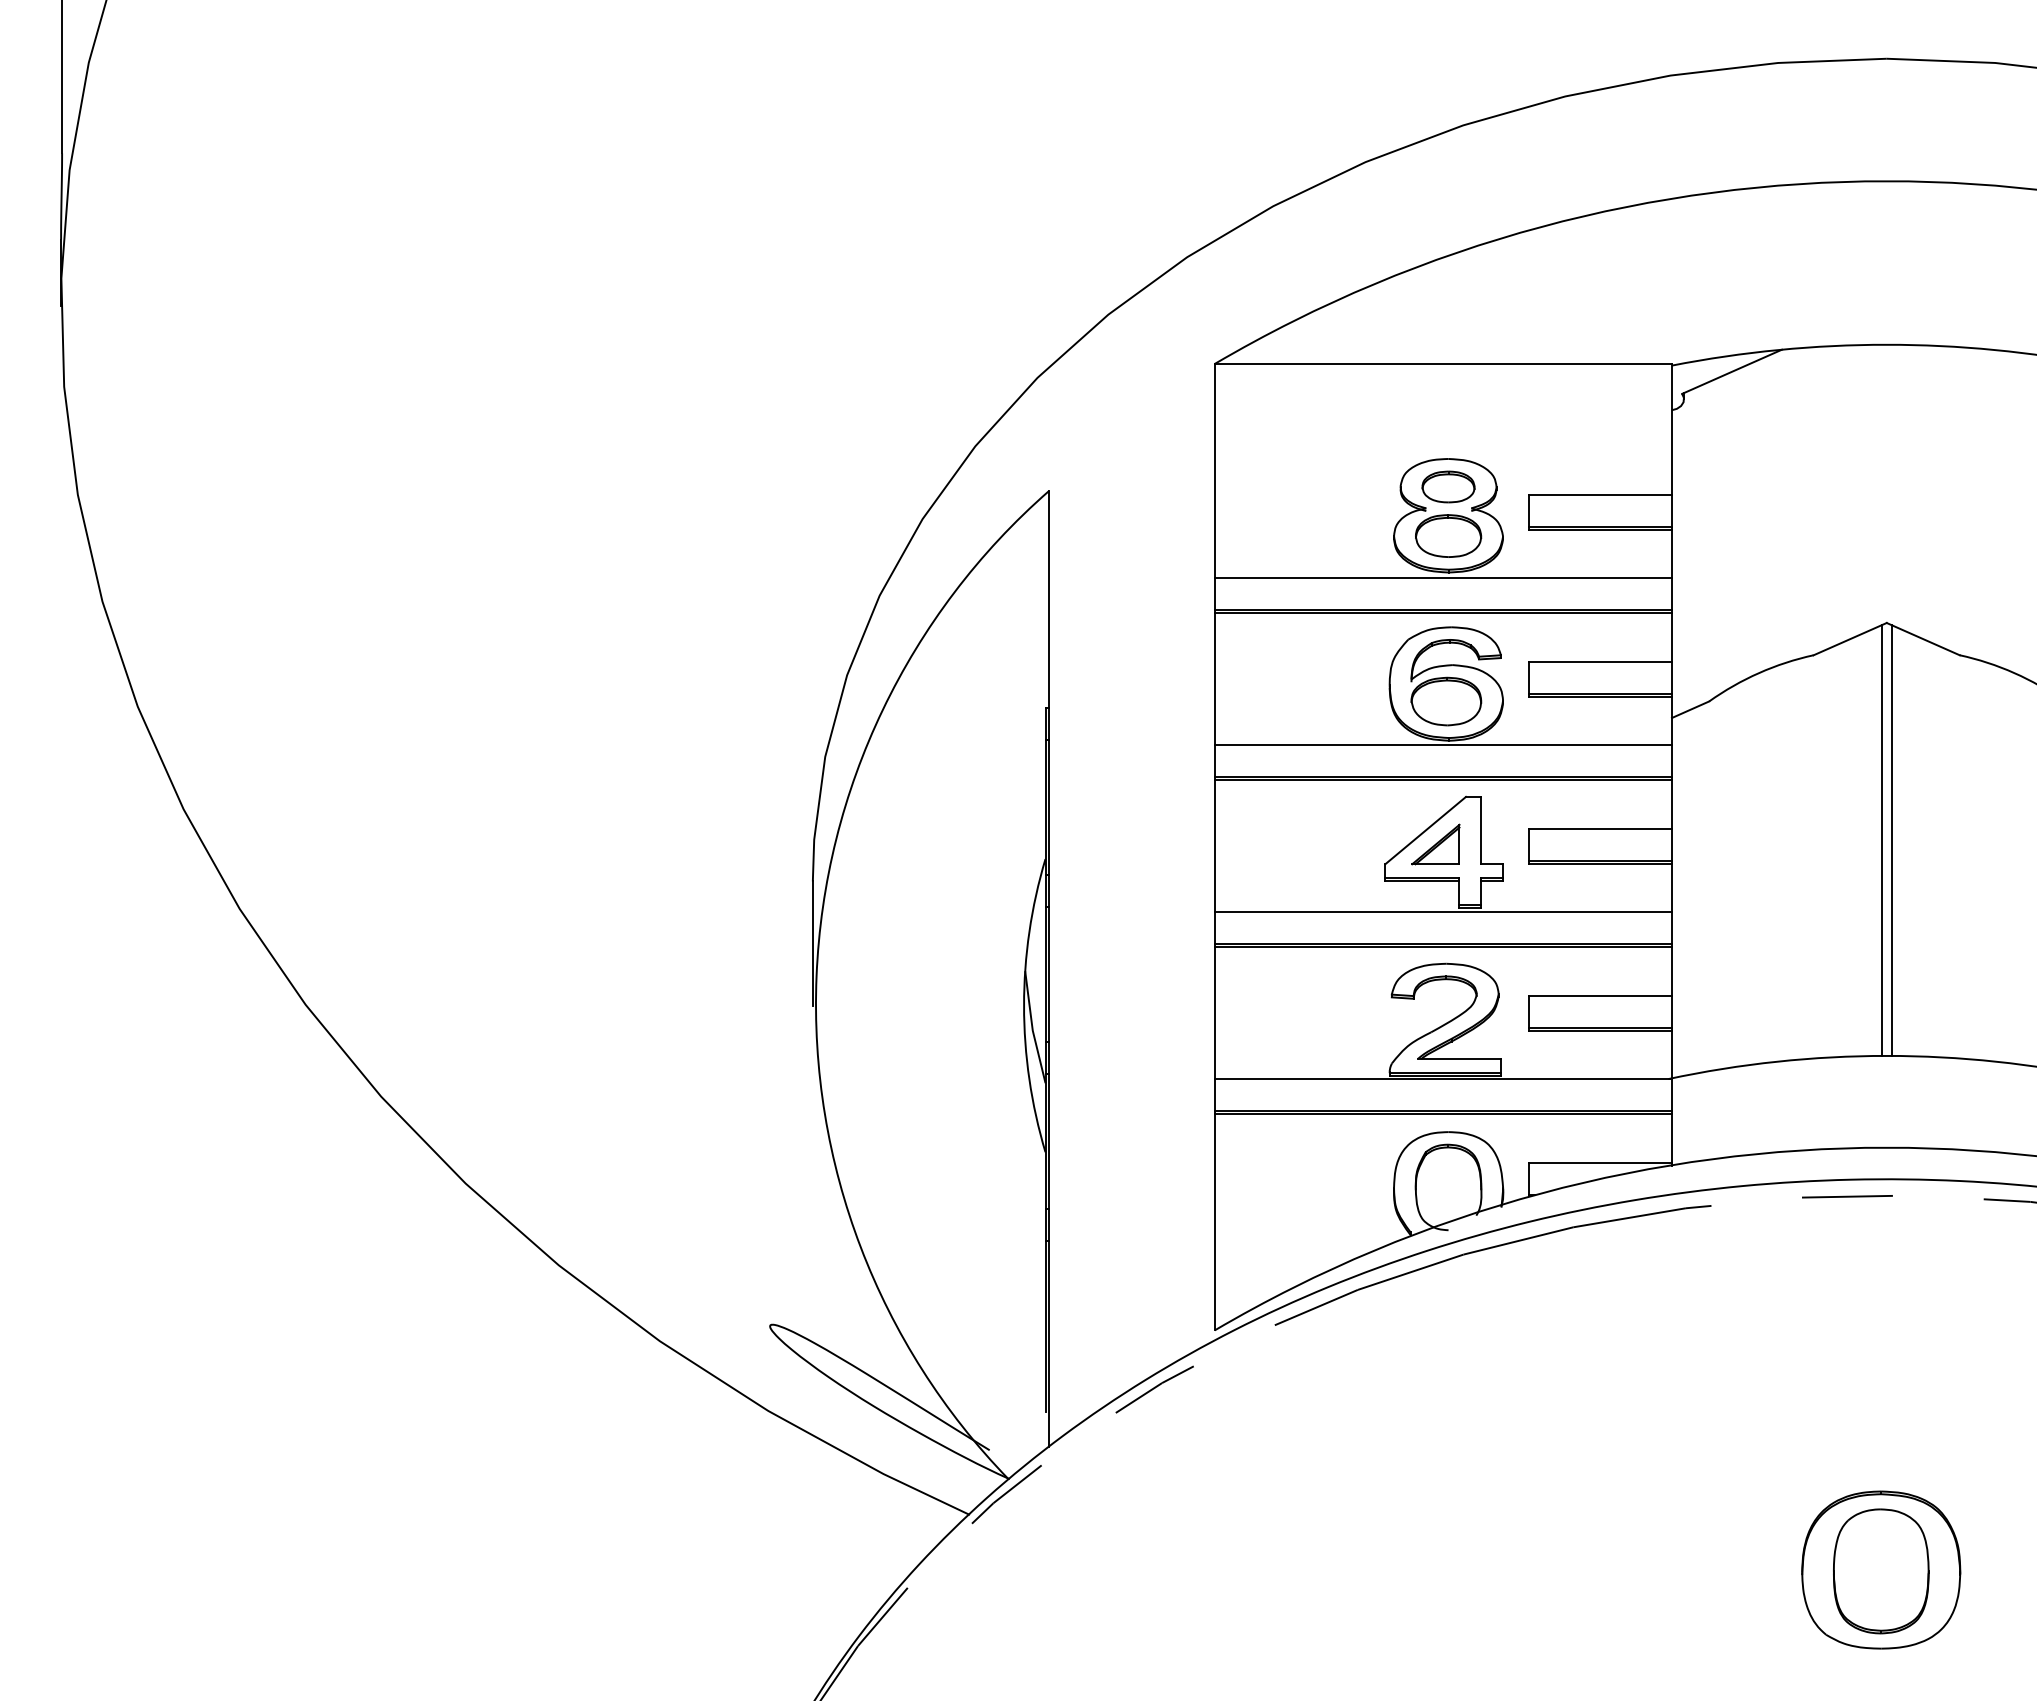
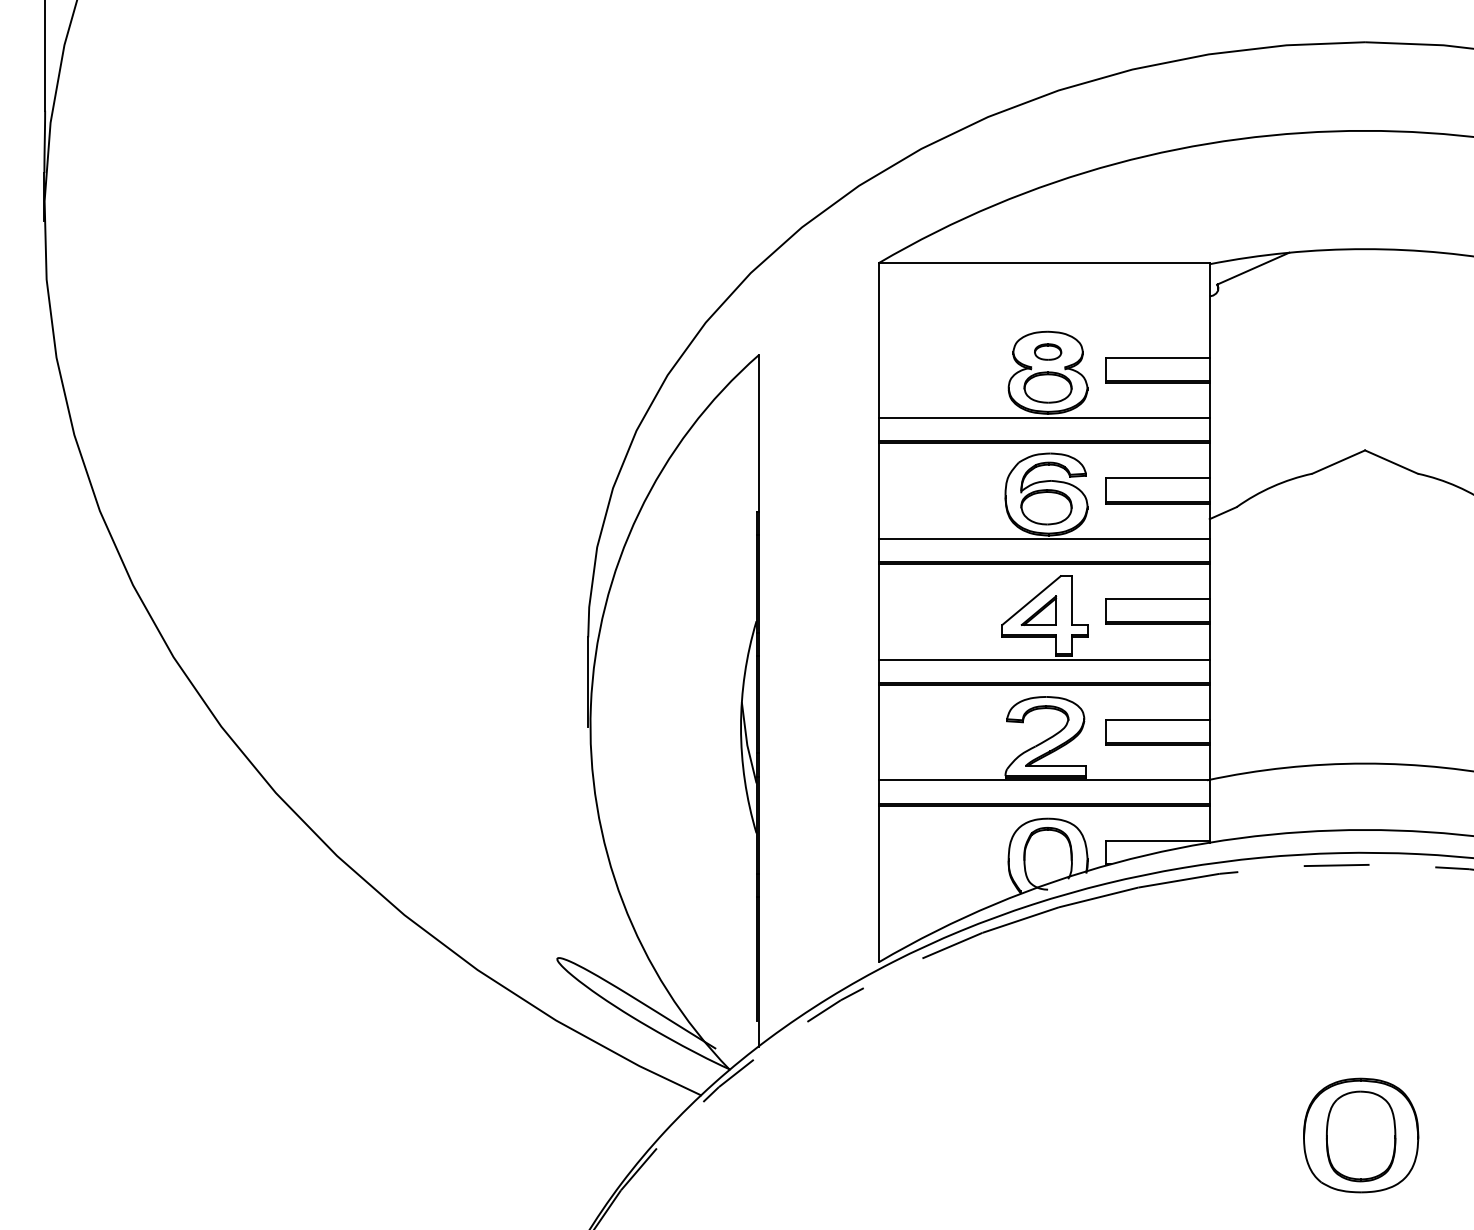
part: (1448, 486) -> (1048, 351), size x0.7
line: (1881, 840) -> (1361, 607), removed
line: (1891, 840) -> (1368, 607), removed

